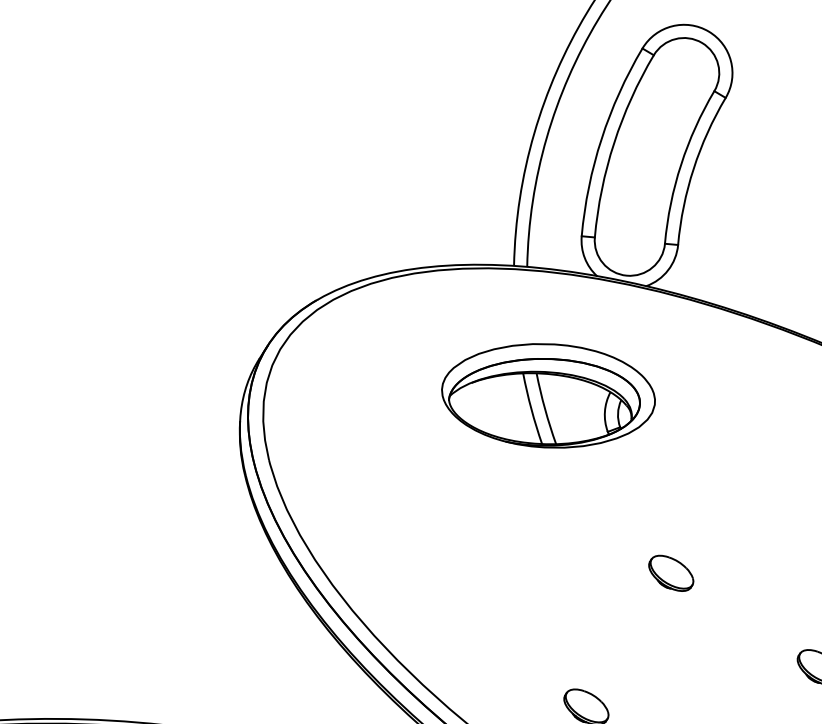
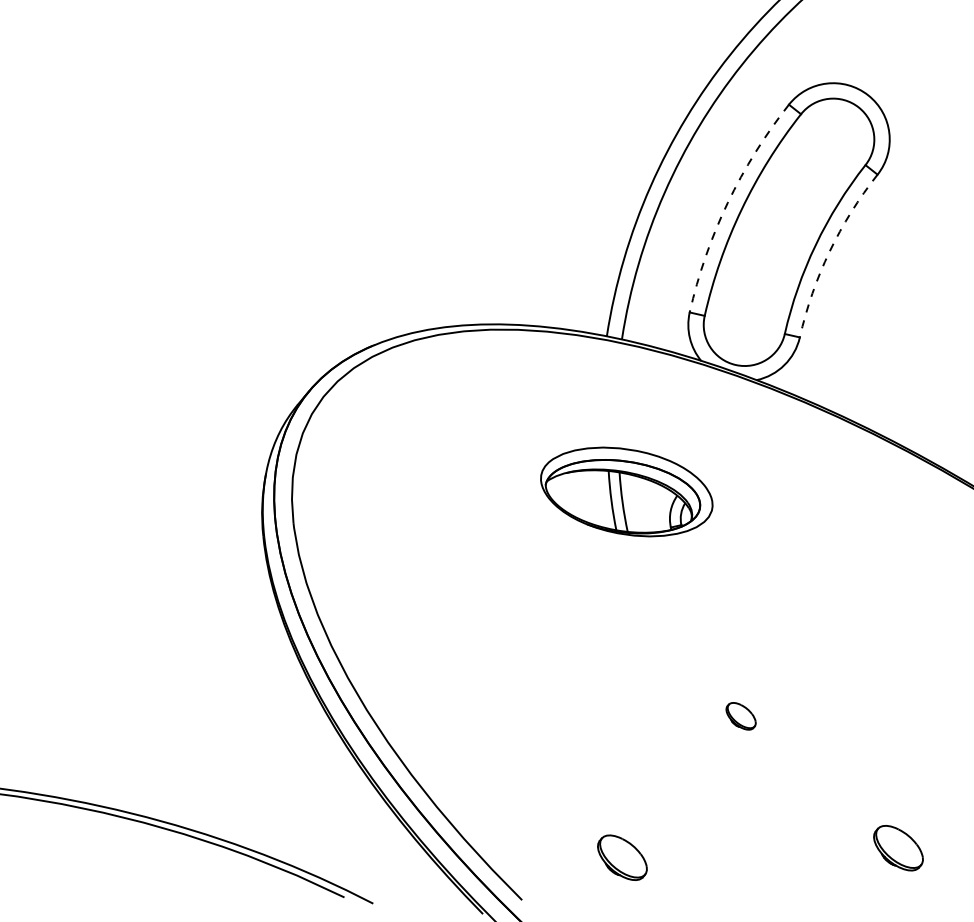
arc: (601, 139) -> (727, 203), solid -> dashed
arc: (693, 168) -> (829, 251), solid -> dashed
part: (548, 395) -> (626, 491), size x0.7
part: (670, 573) -> (740, 716), size x0.6

